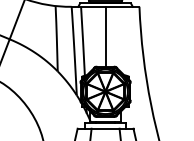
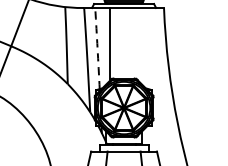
line: (105, 36) -> (109, 42), moved
arc: (83, 41) -> (98, 48), solid -> dashed

